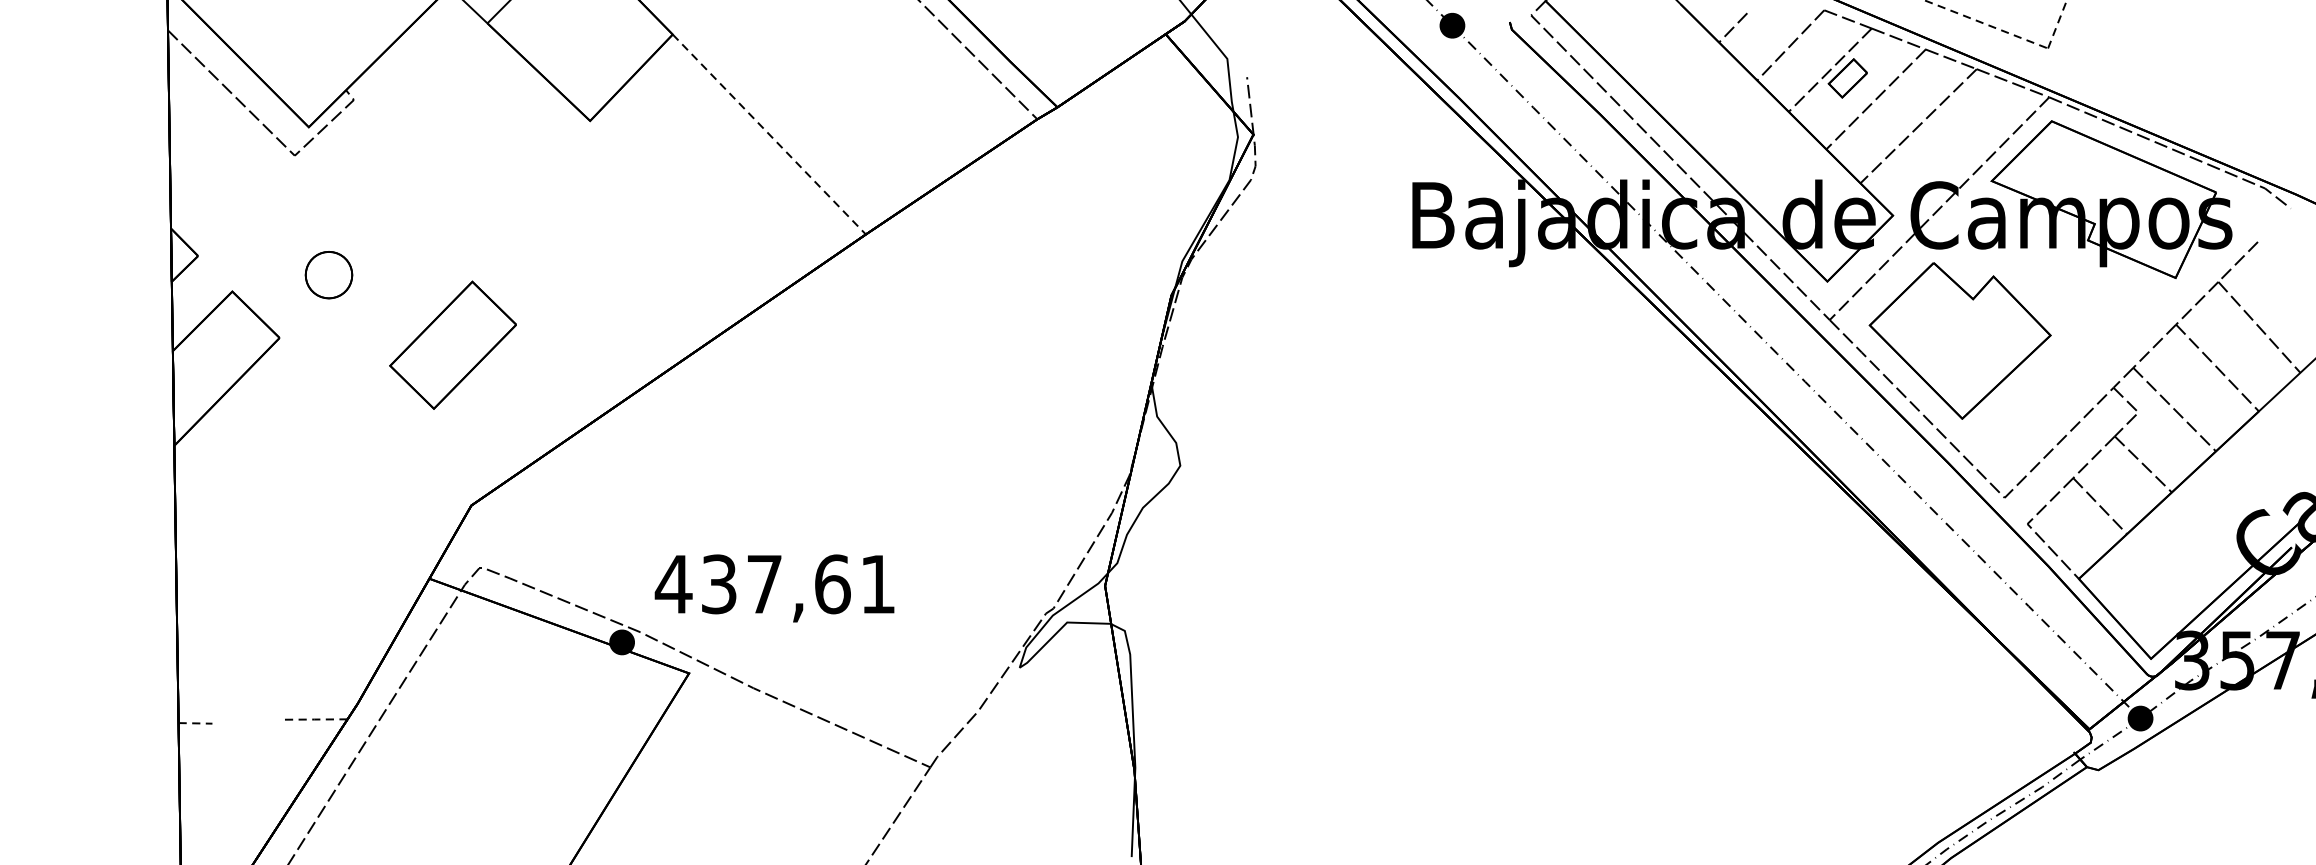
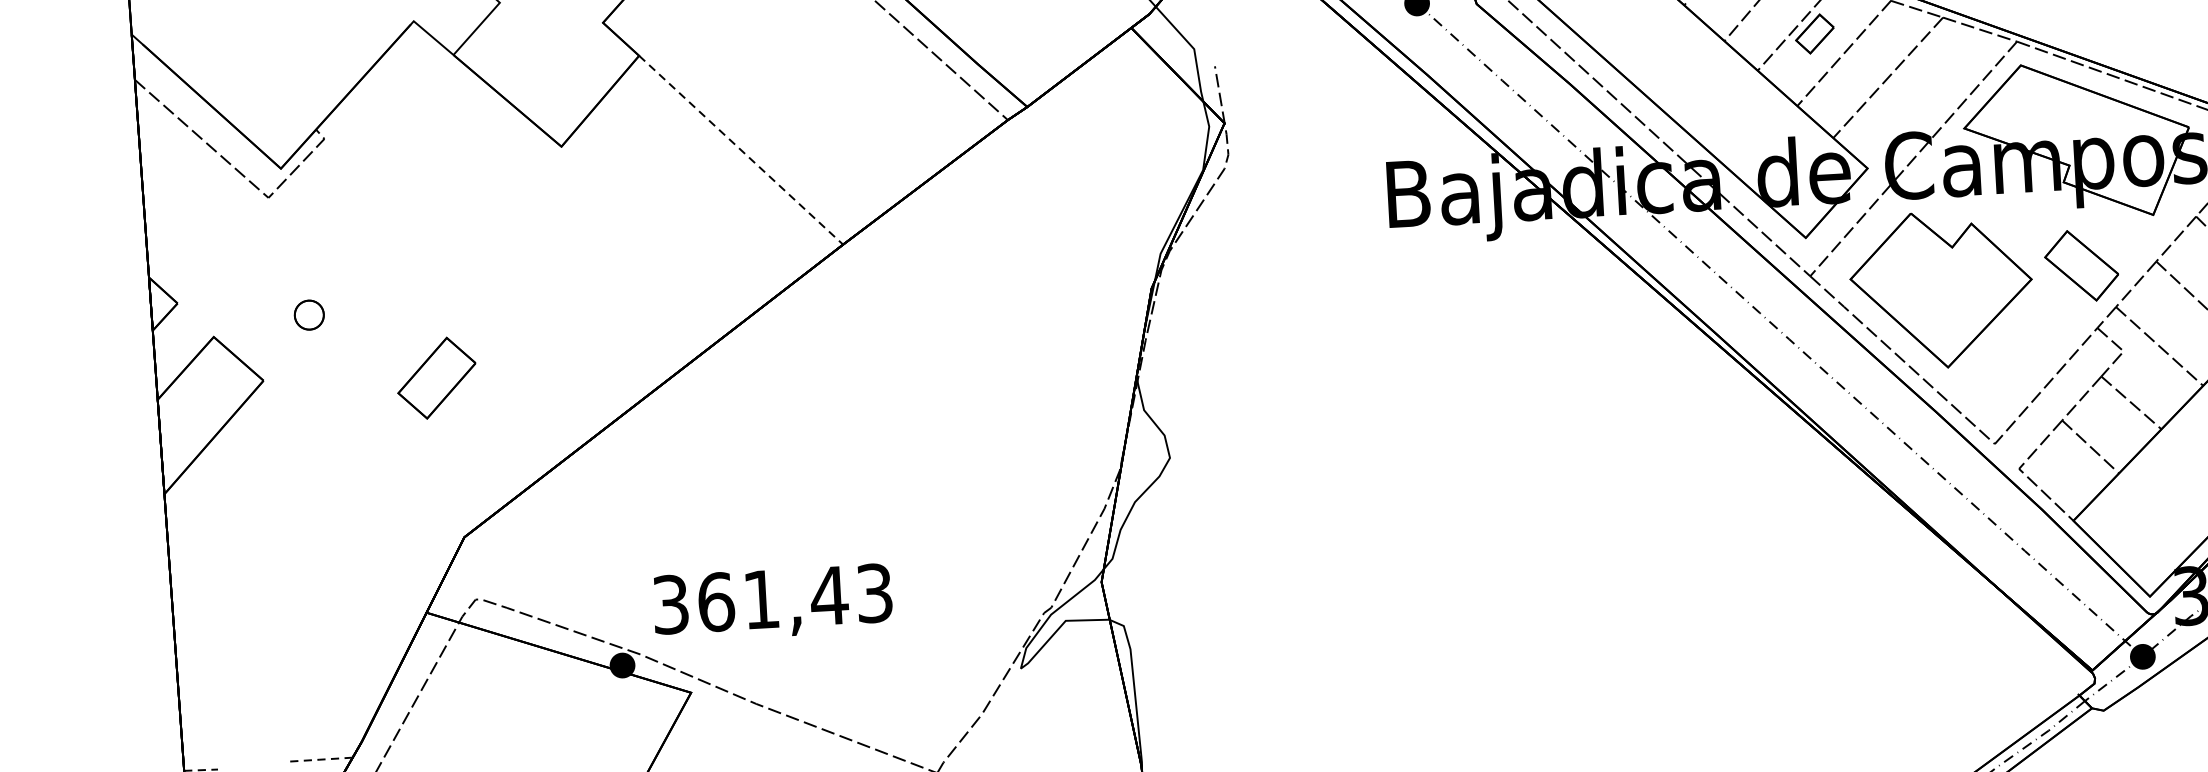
part: (328, 274) -> (308, 314), size x0.62
part: (2101, 324) -> (2081, 265), added
part: (452, 344) -> (436, 377), size x0.62
text: (774, 584) -> (771, 599), 437,61 -> 361,43

